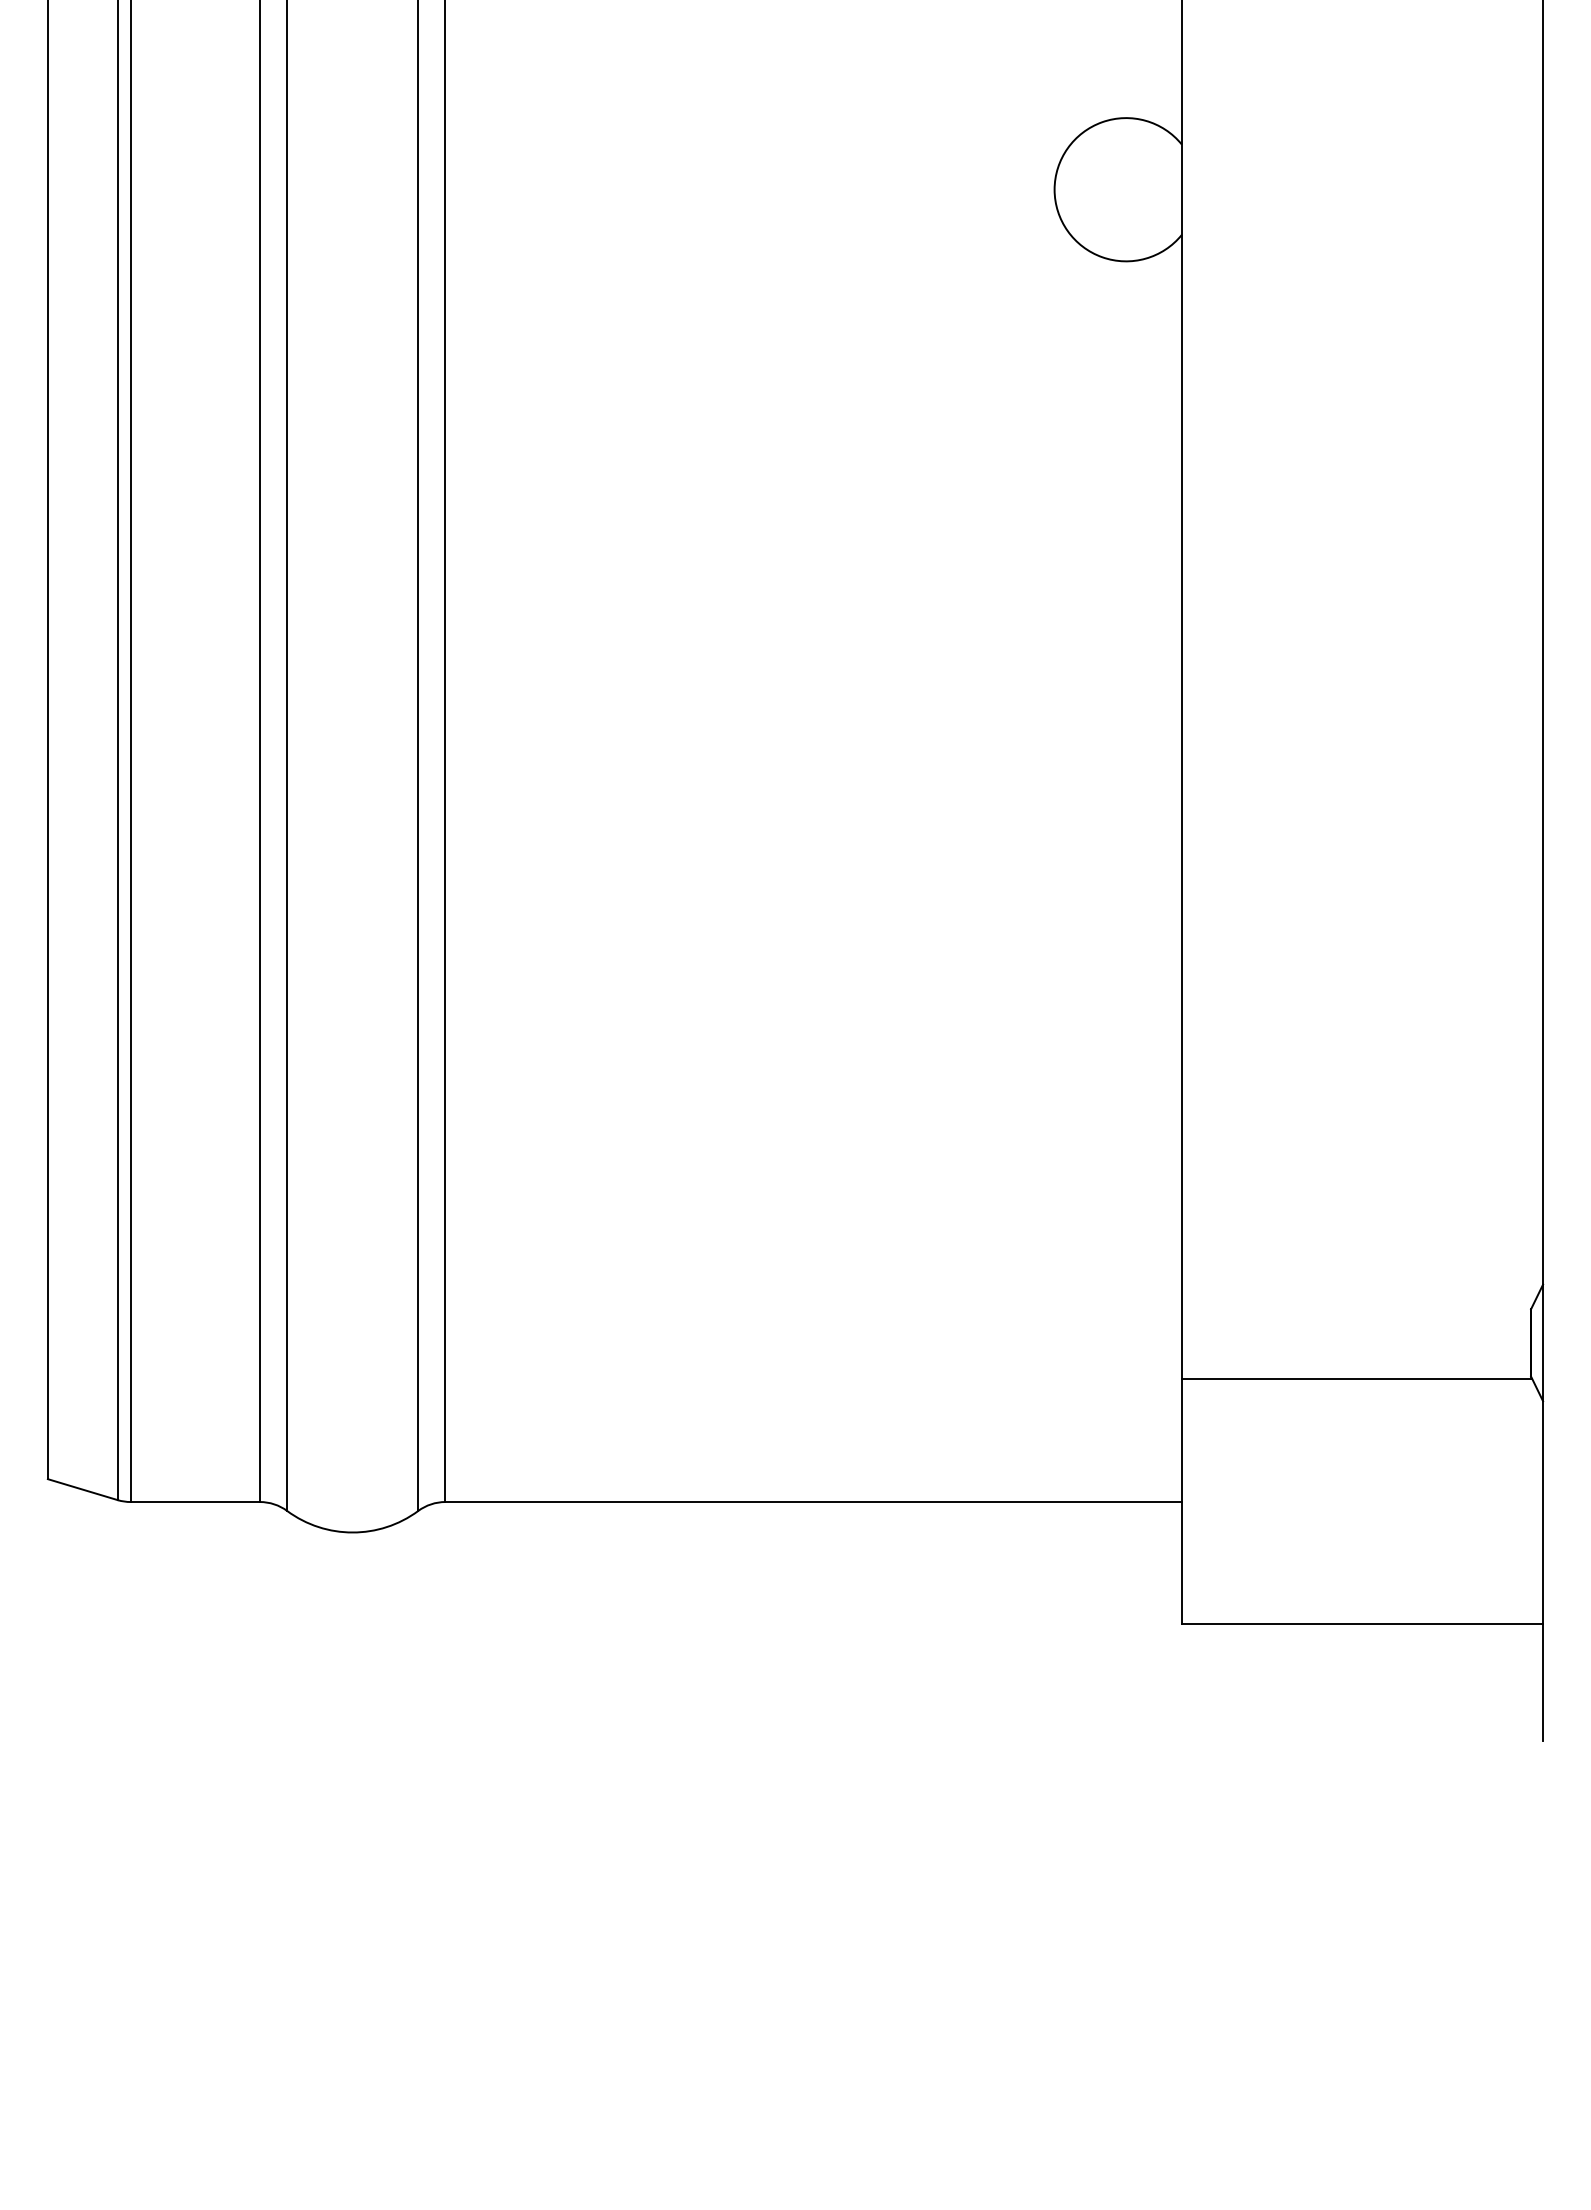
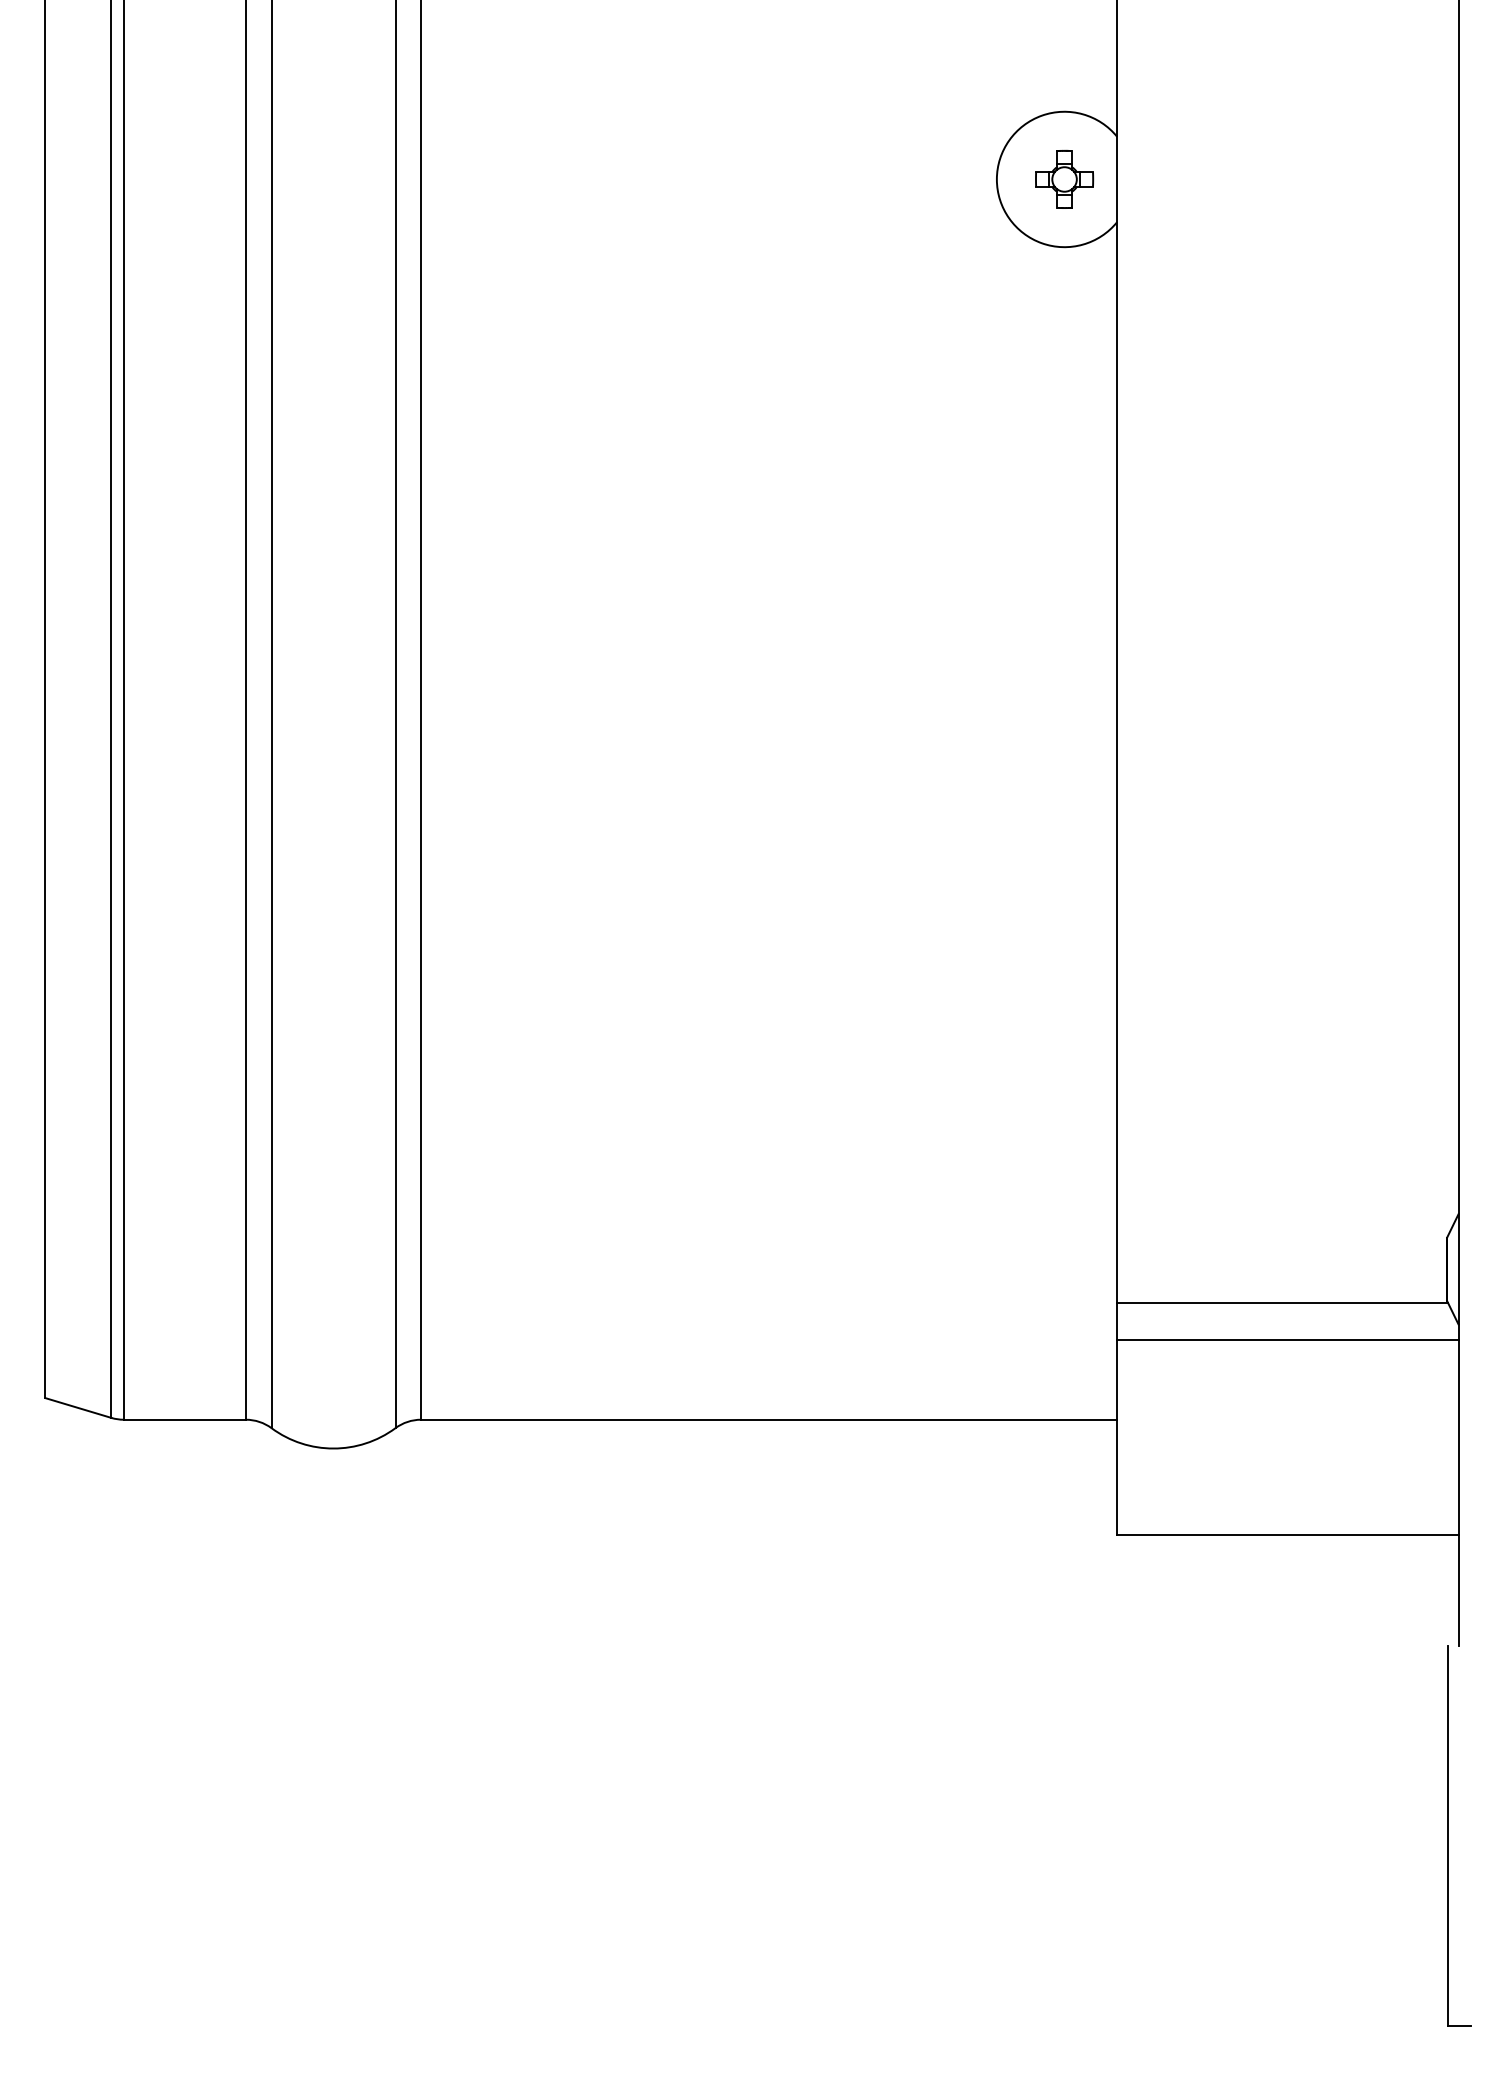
part: (1126, 189) -> (1064, 179), added
line: (1362, 1418) -> (1287, 1340), added
part: (1532, 1942) -> (1448, 1836), added

